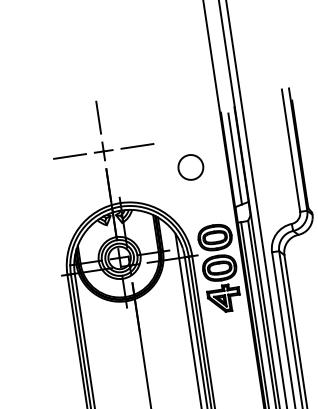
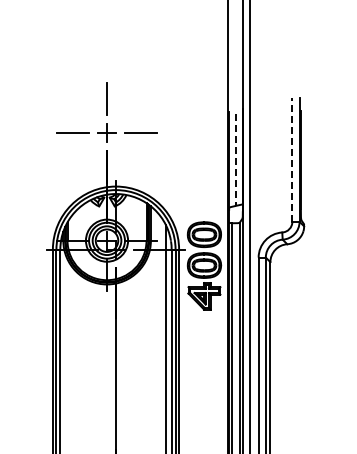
line: (291, 150) -> (292, 159), solid -> dashed
line: (234, 158) -> (235, 159), solid -> dashed
circle: (190, 167) -> (190, 161), removed

